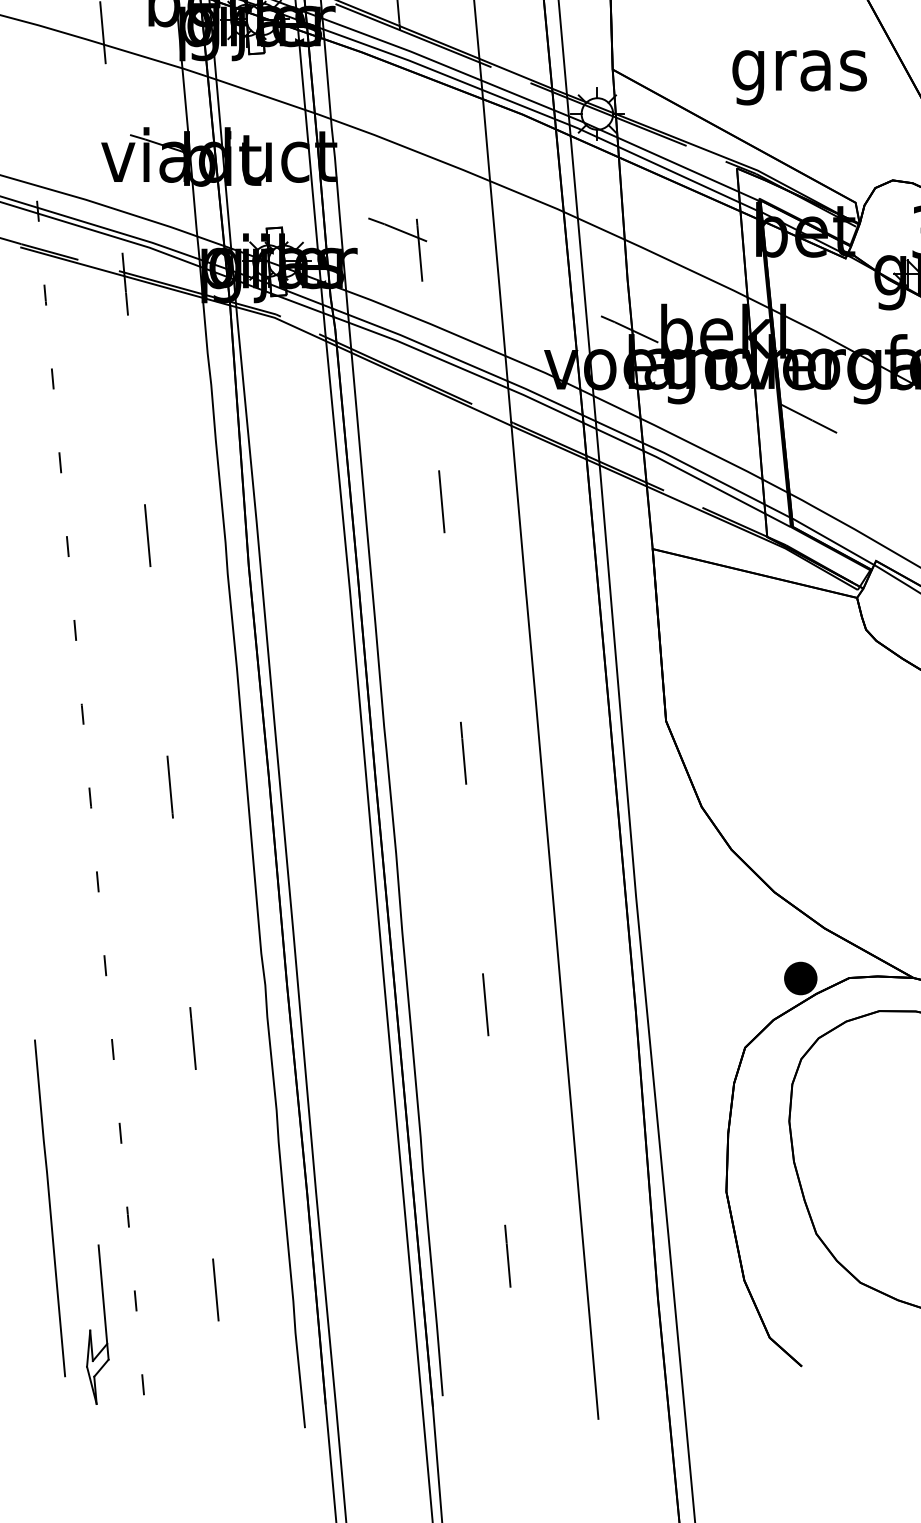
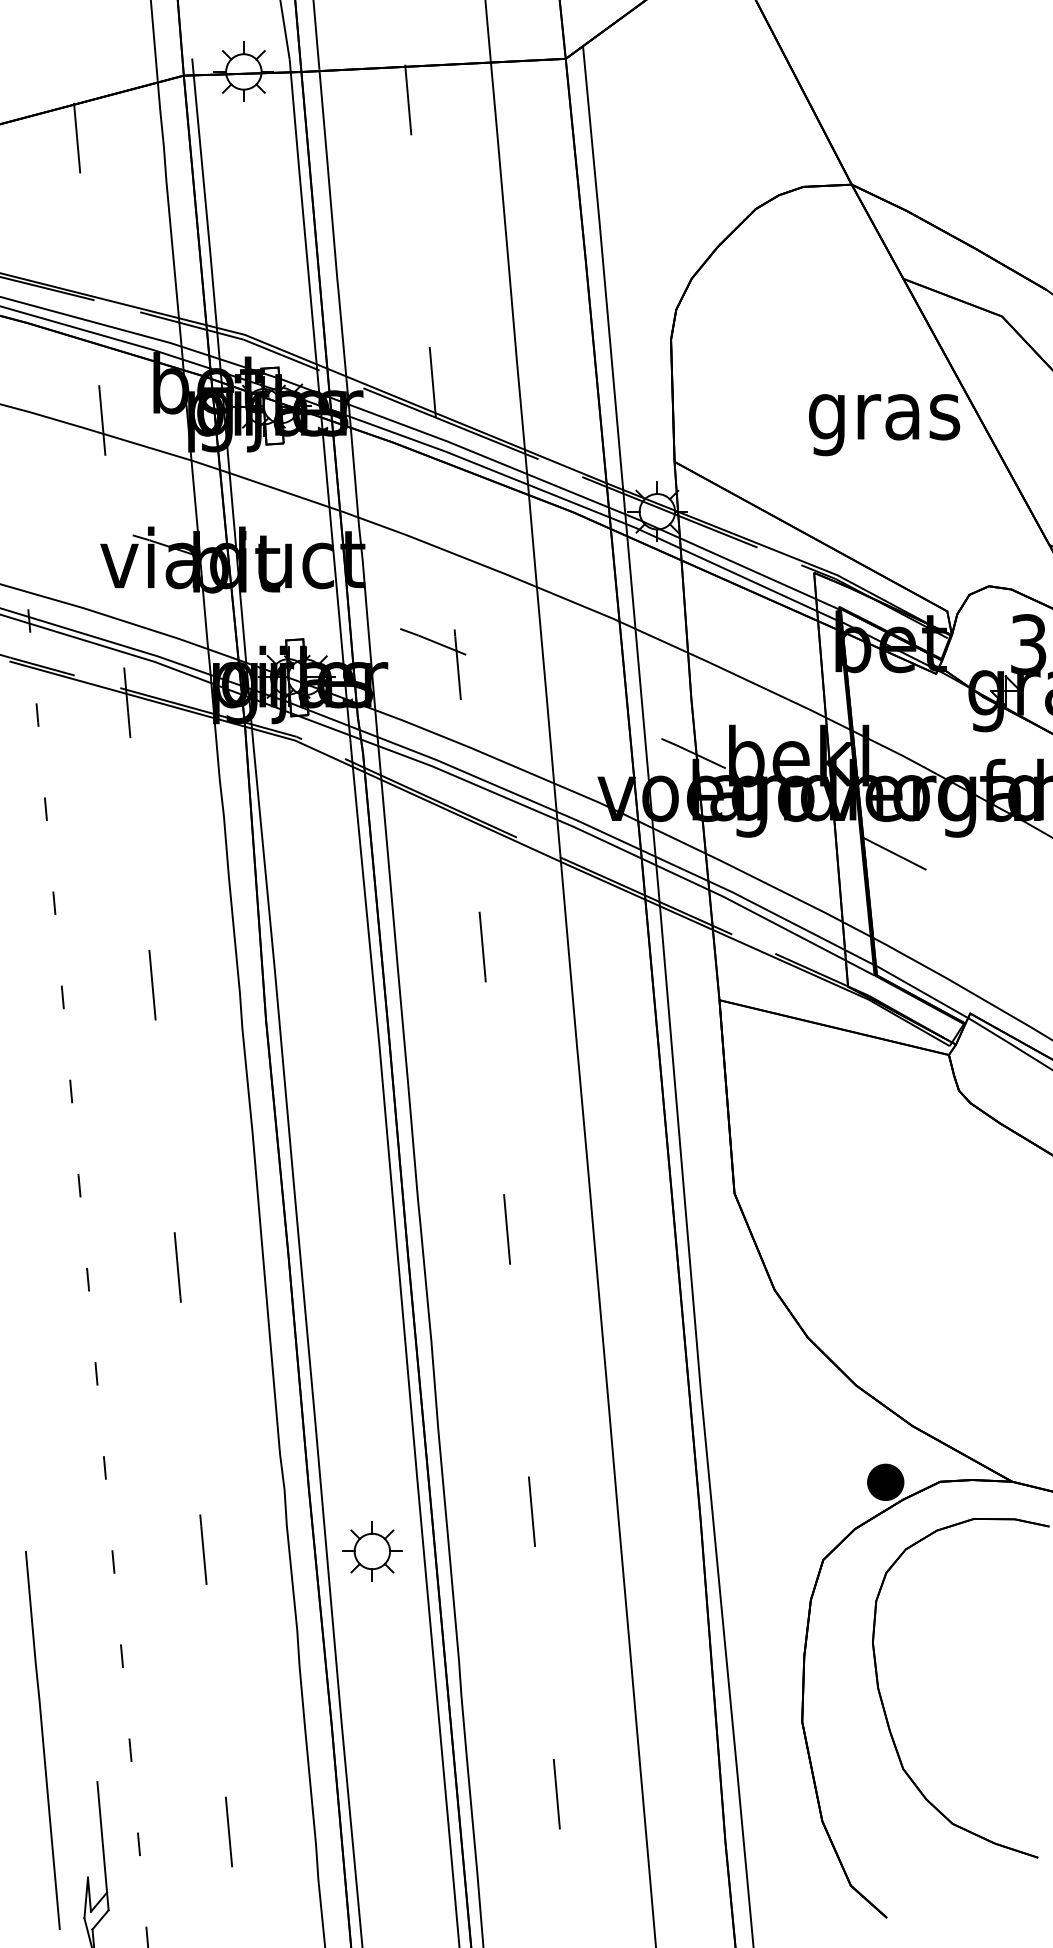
text: (799, 78) -> (884, 425), moved
part: (343, 1040) -> (372, 1551), added

